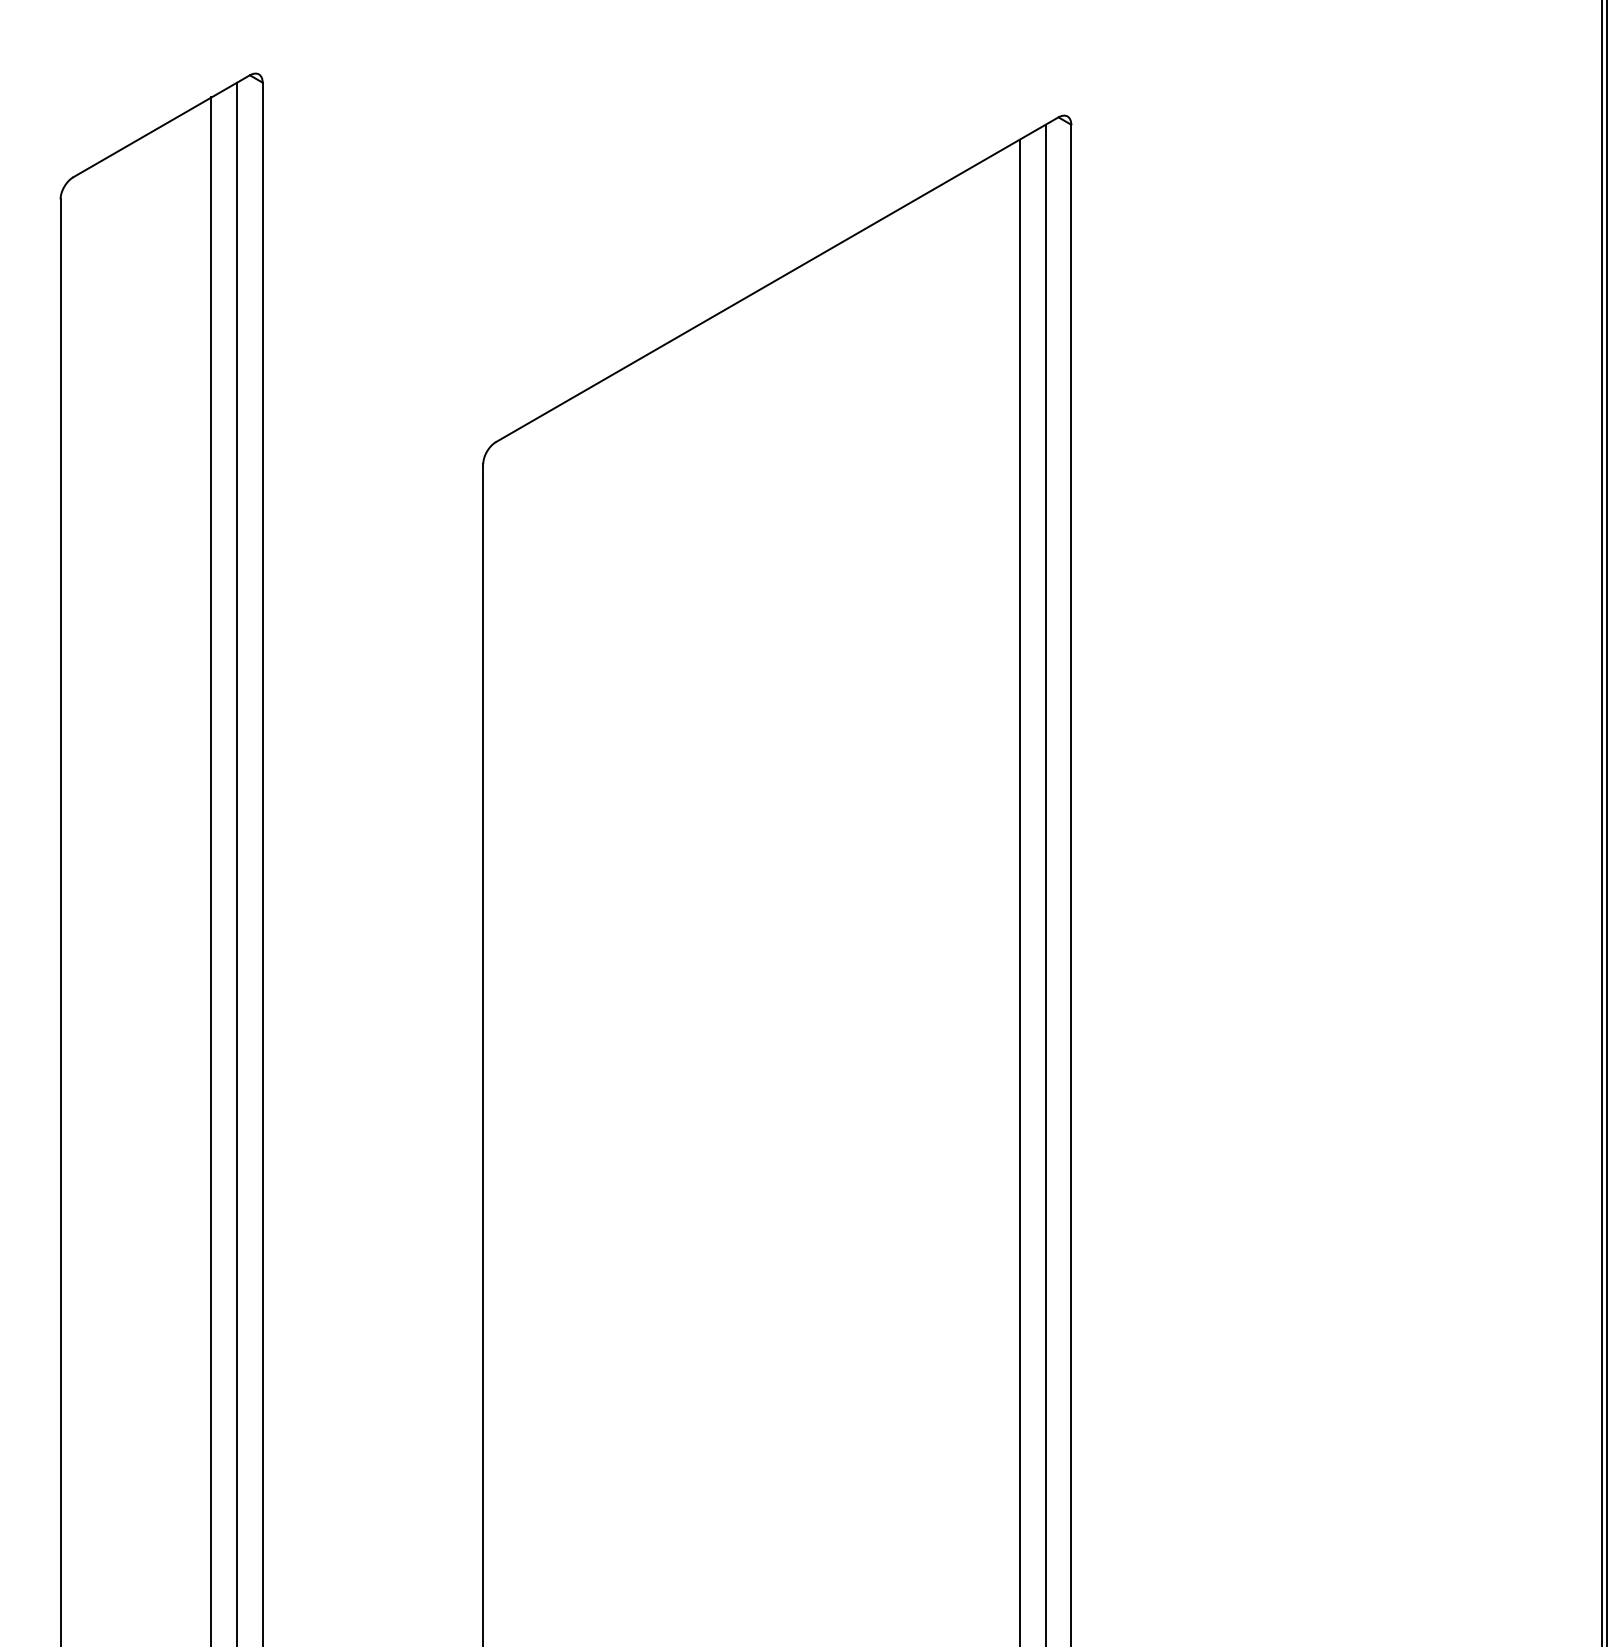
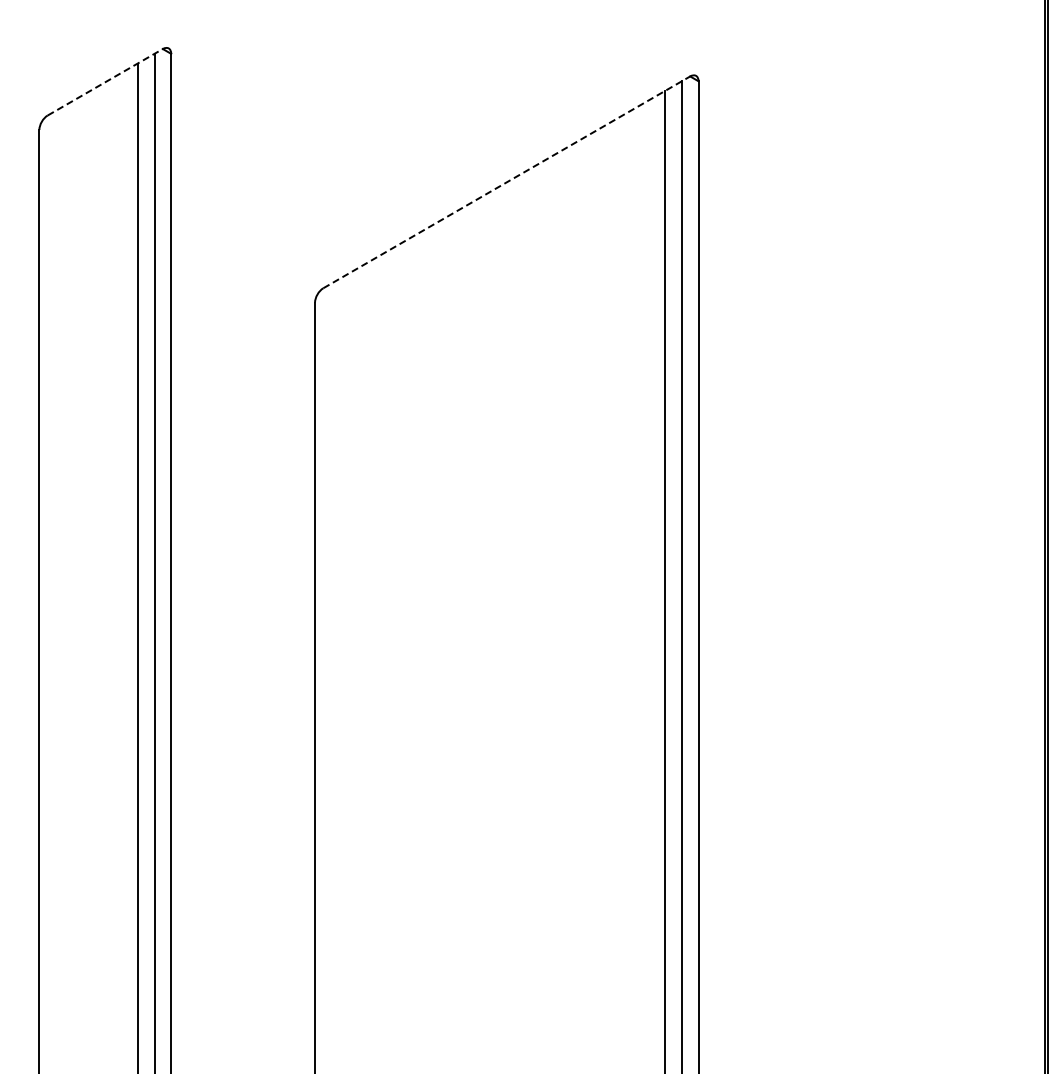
line: (161, 126) -> (105, 82), solid -> dashed
line: (776, 279) -> (506, 182), solid -> dashed

